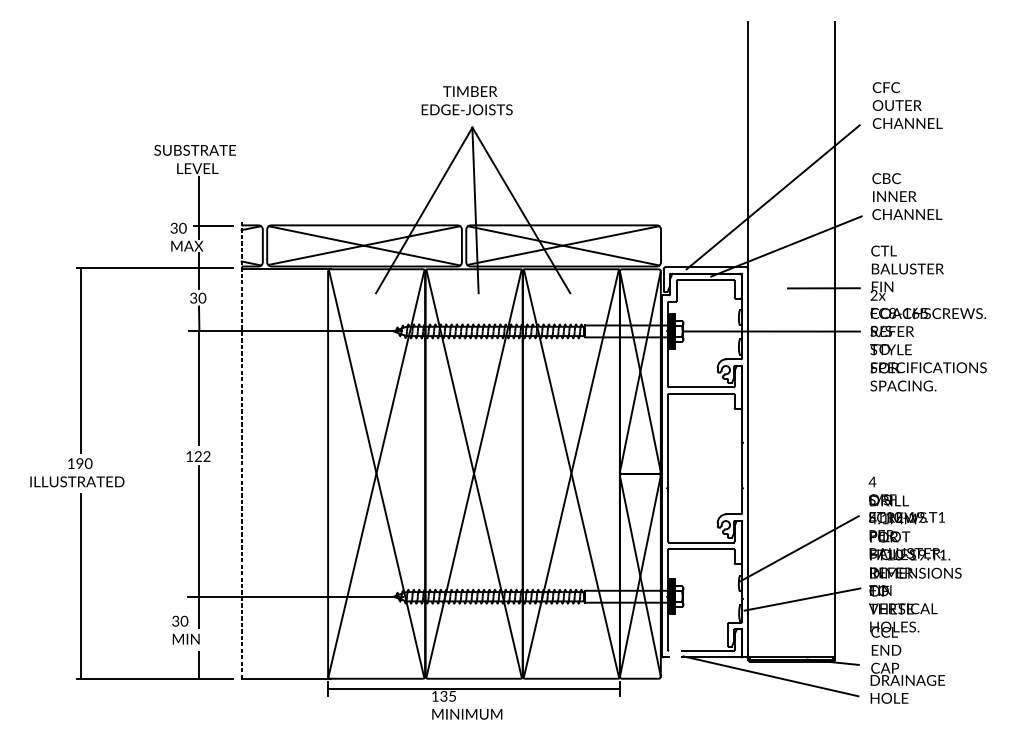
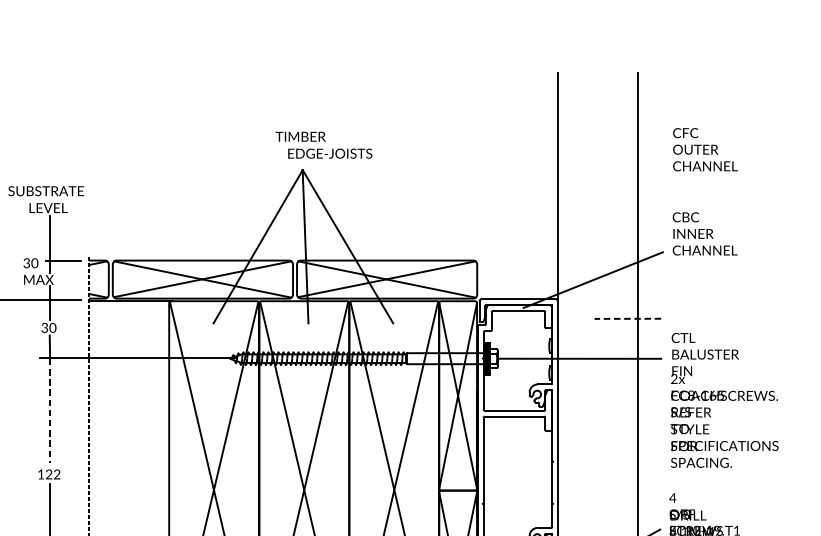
text: (466, 109) -> (329, 153), moved
line: (772, 197) -> (580, 234), removed
line: (823, 288) -> (627, 318), solid -> dashed
text: (928, 318) -> (724, 400), moved
line: (199, 388) -> (50, 411), solid -> dashed

